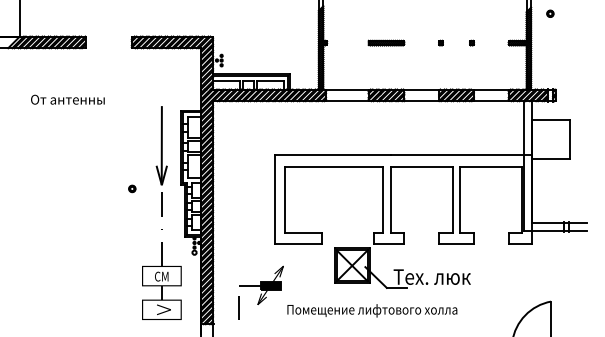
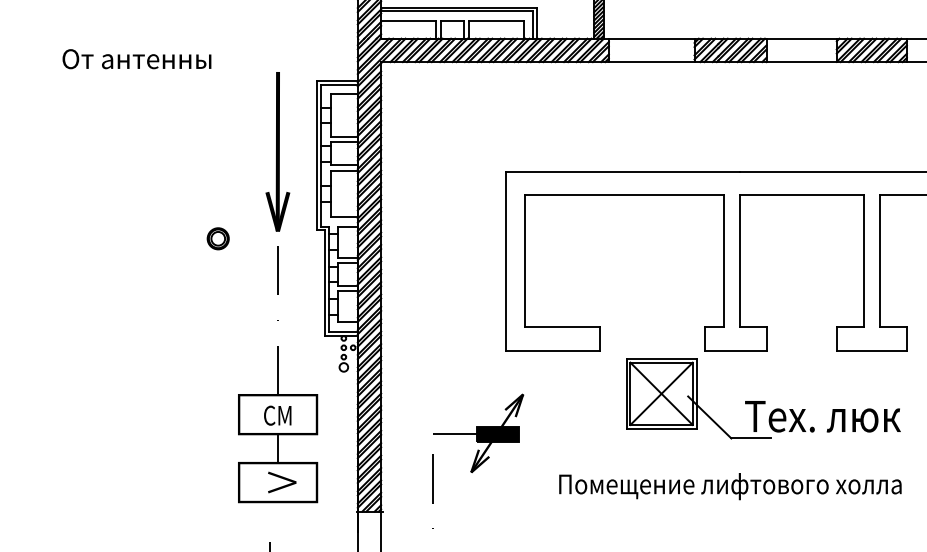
text: (67, 99) -> (136, 58), moved
part: (132, 188) -> (218, 238), size x1.6
text: (372, 310) -> (730, 485), moved

